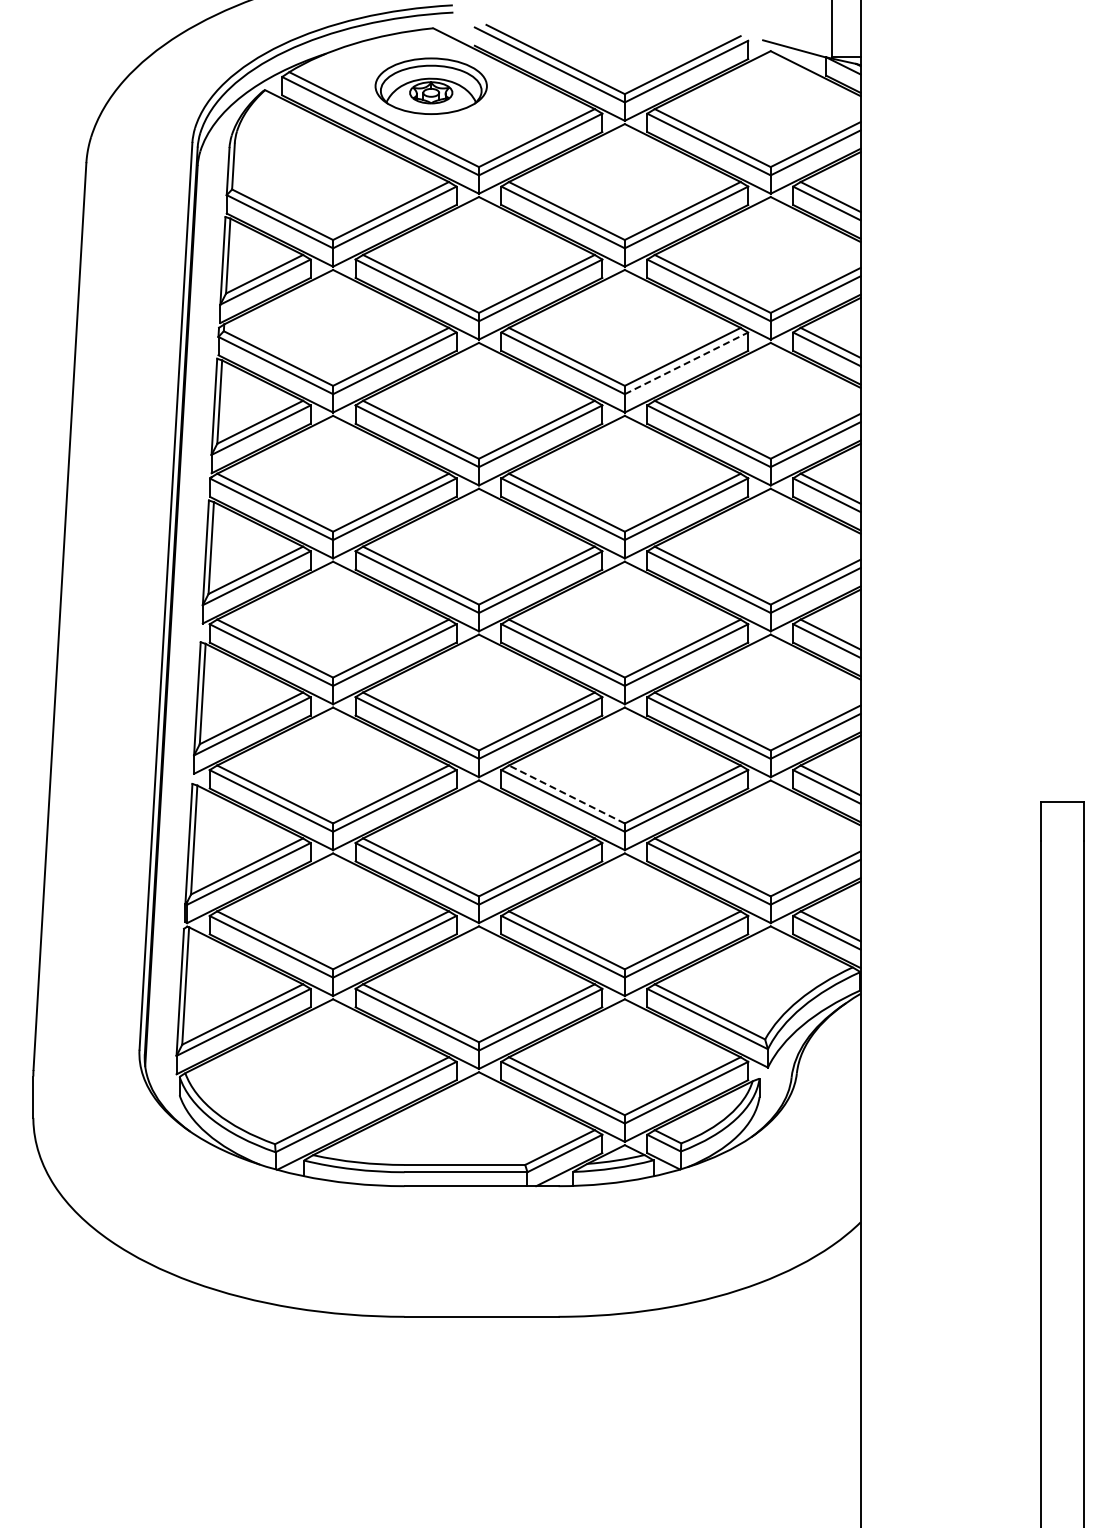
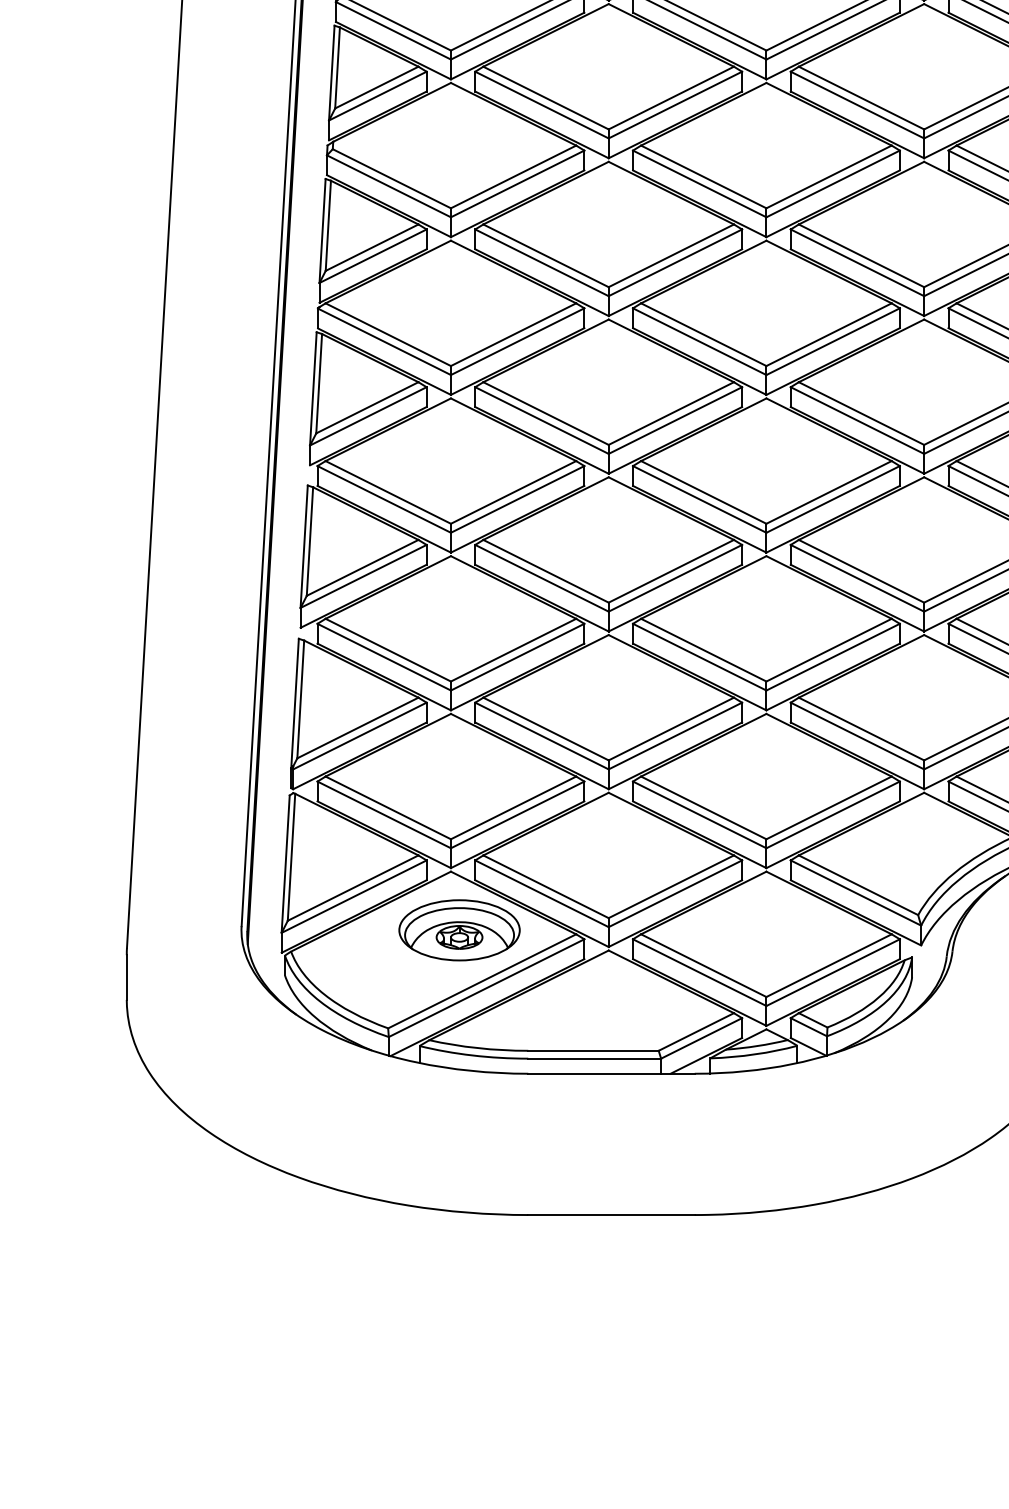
line: (686, 363) -> (833, 184), dashed -> solid
line: (566, 794) -> (703, 650), dashed -> solid
part: (340, 1053) -> (458, 930), added

